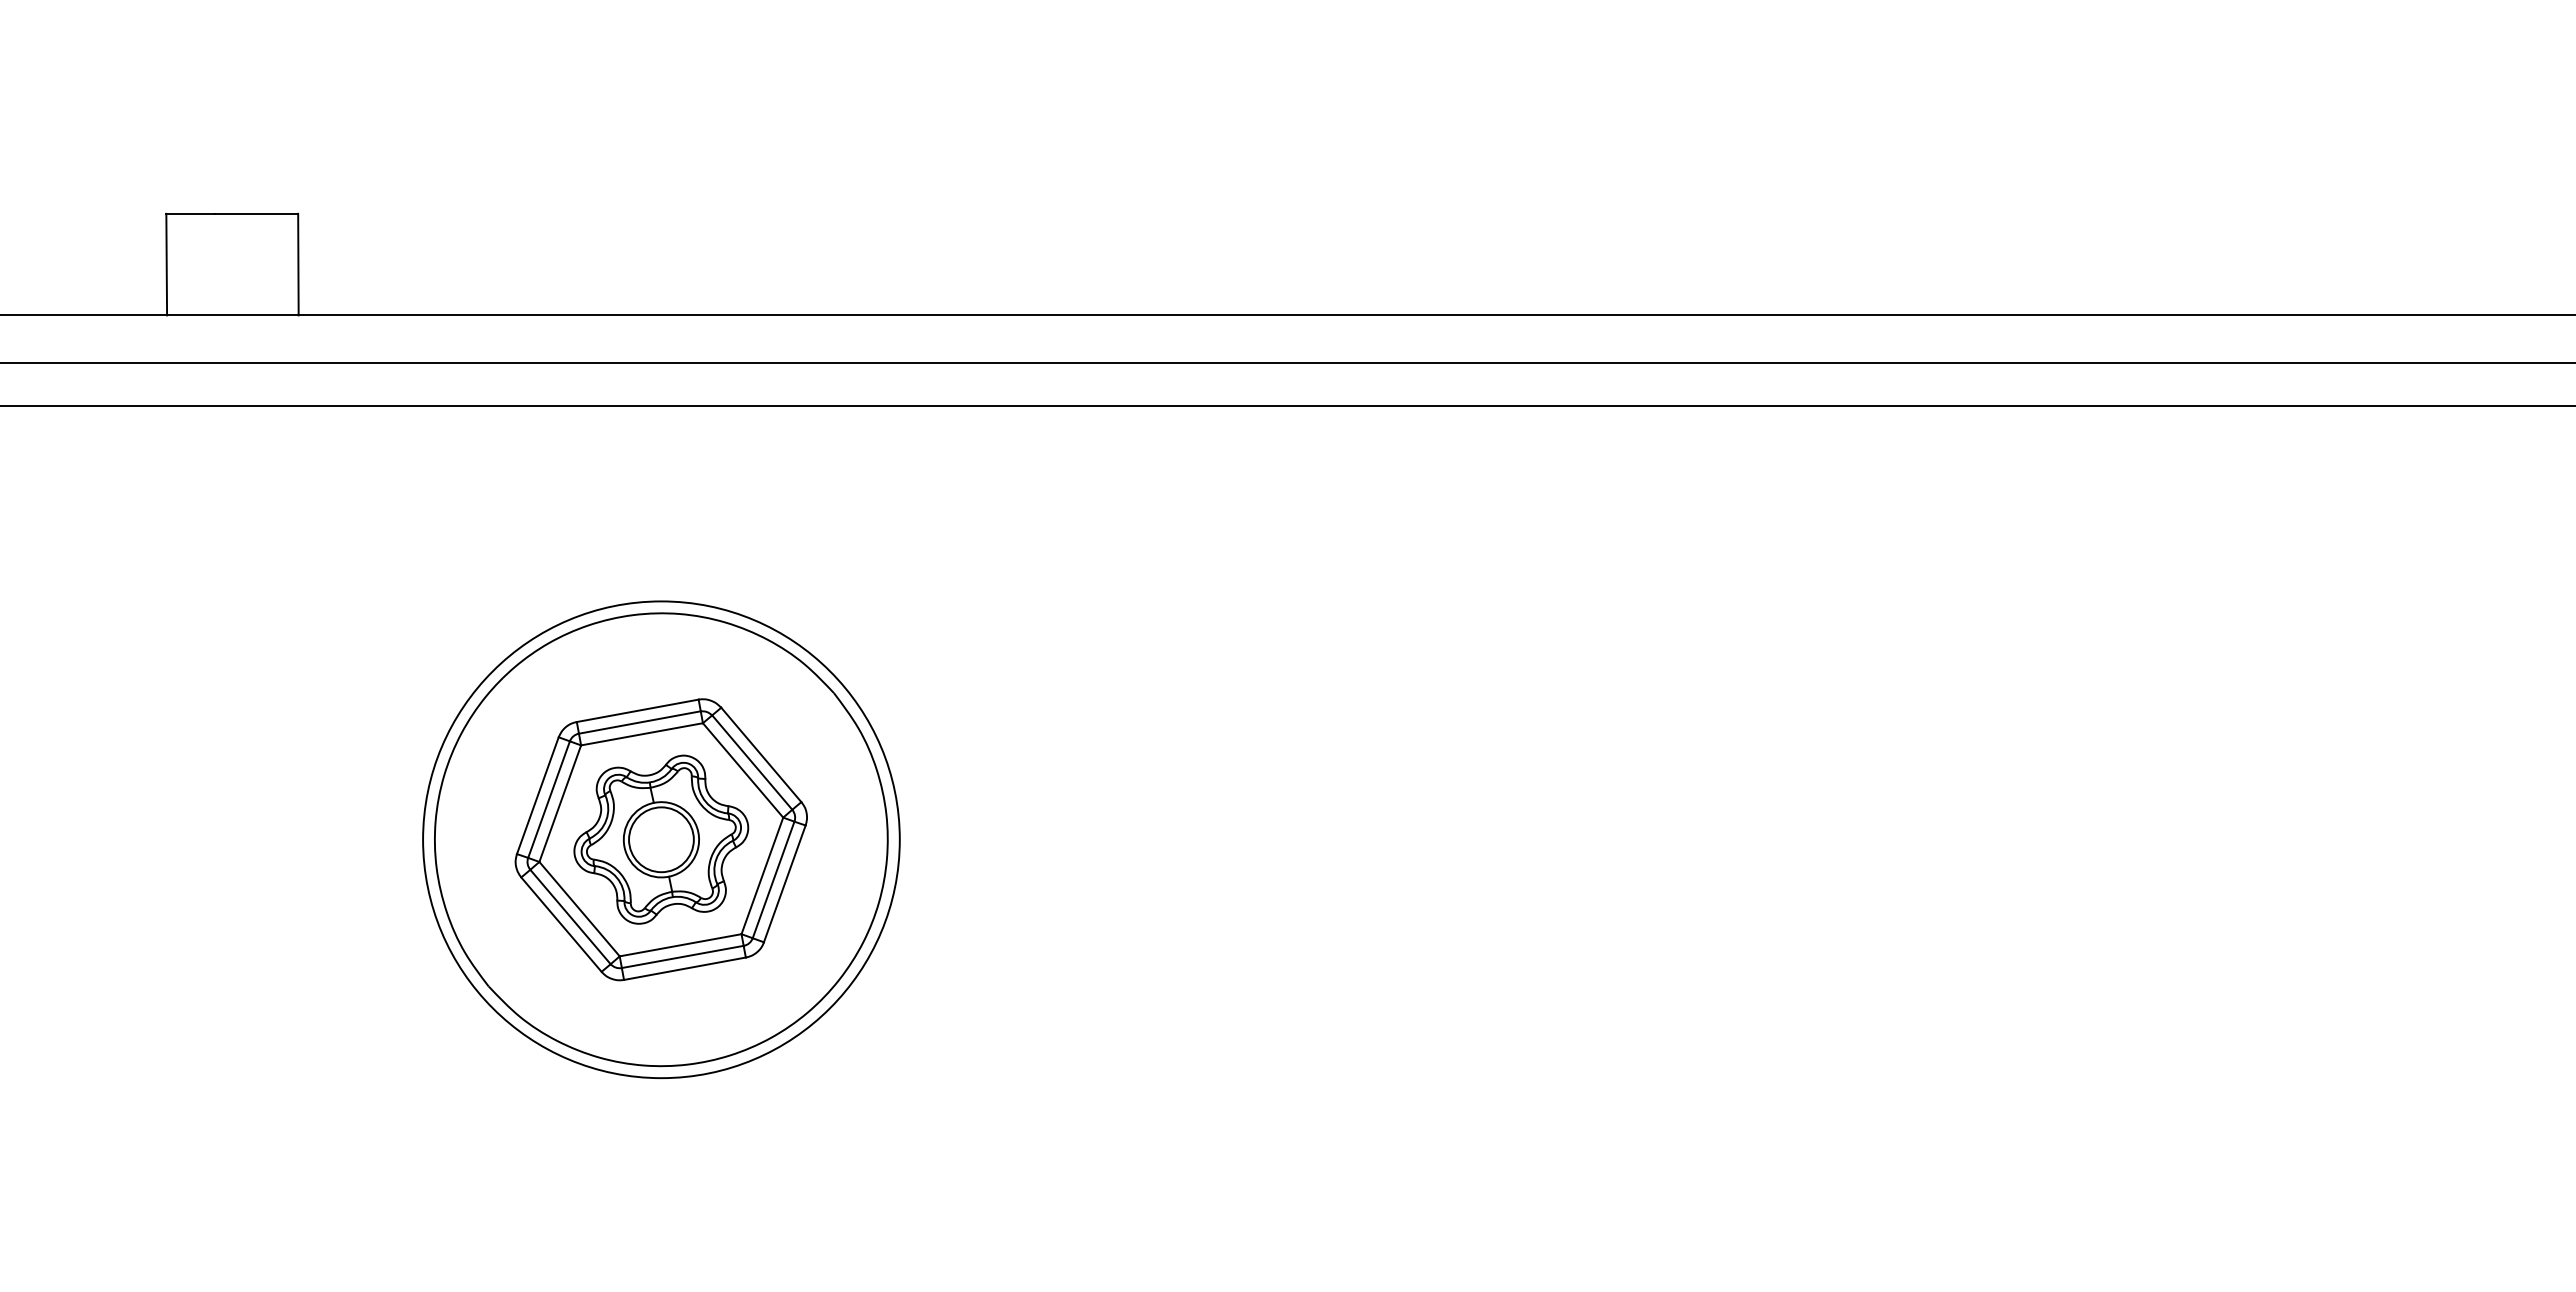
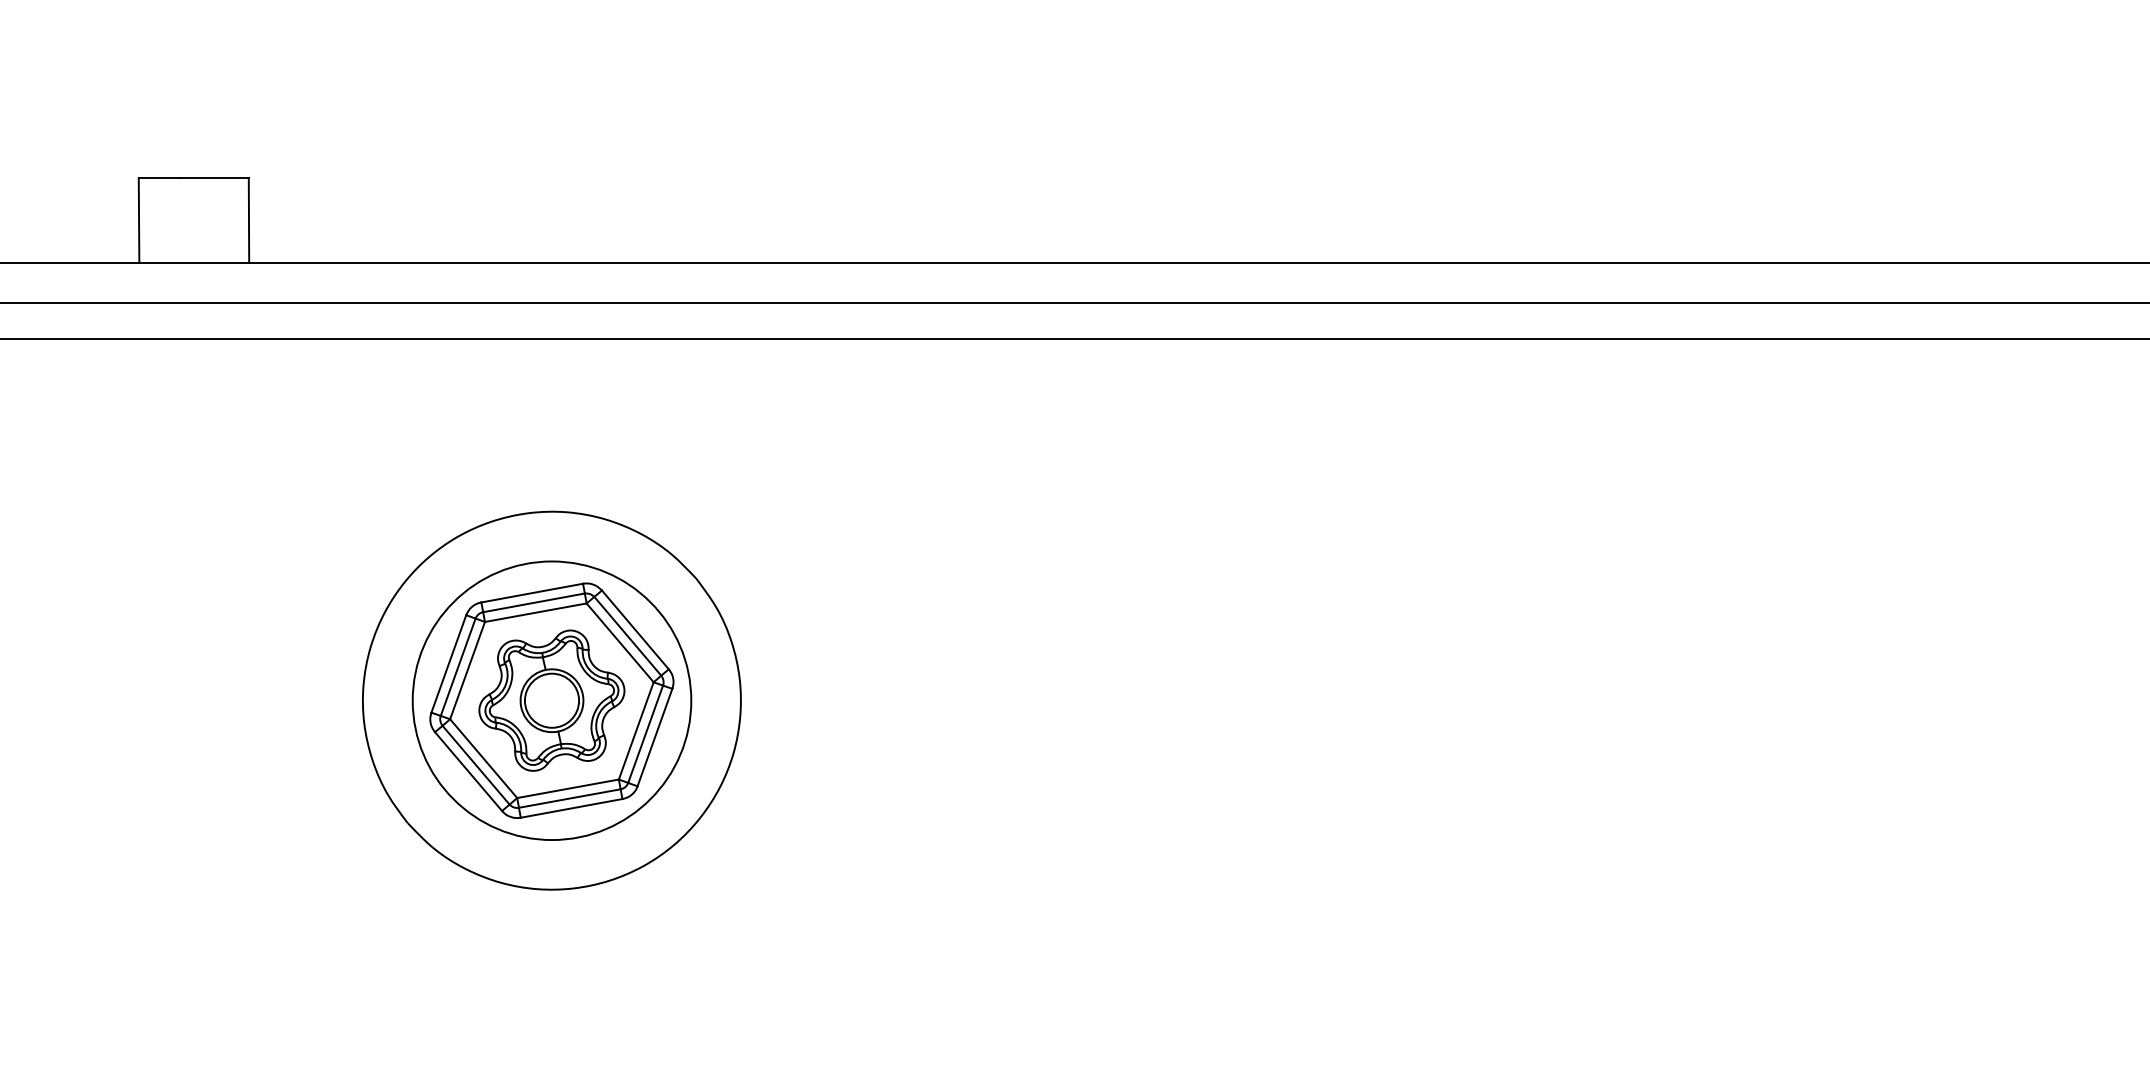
circle: (661, 839) -> (552, 700), size x0.7

